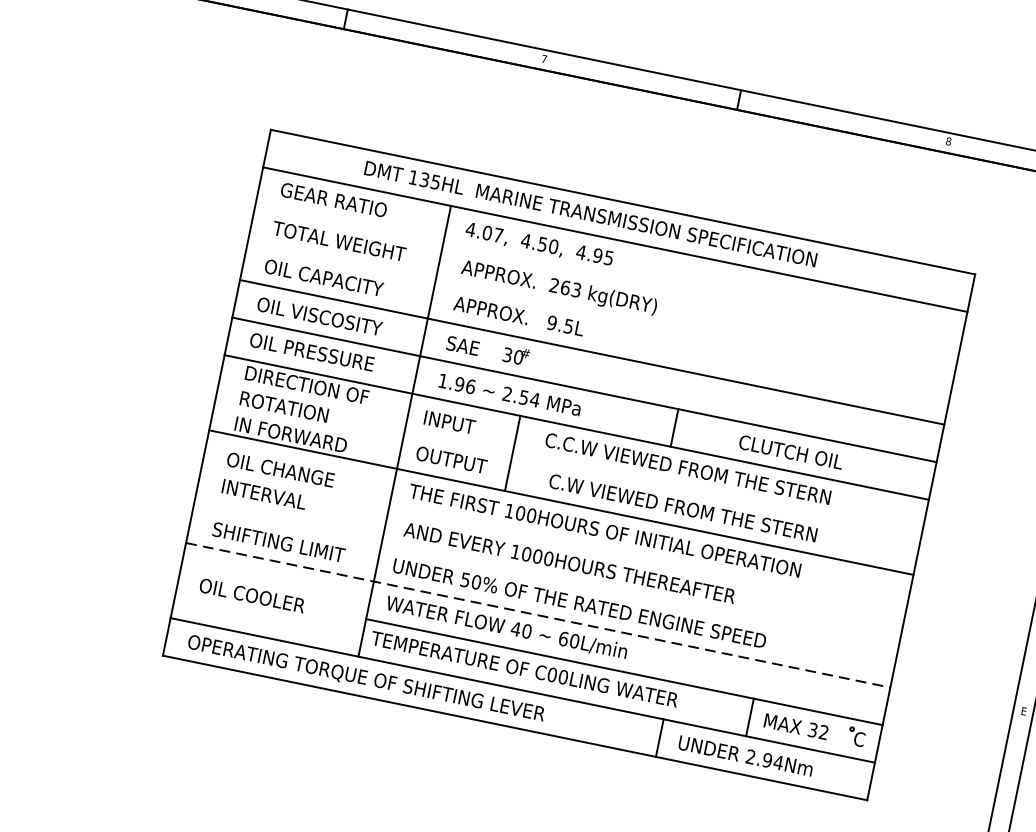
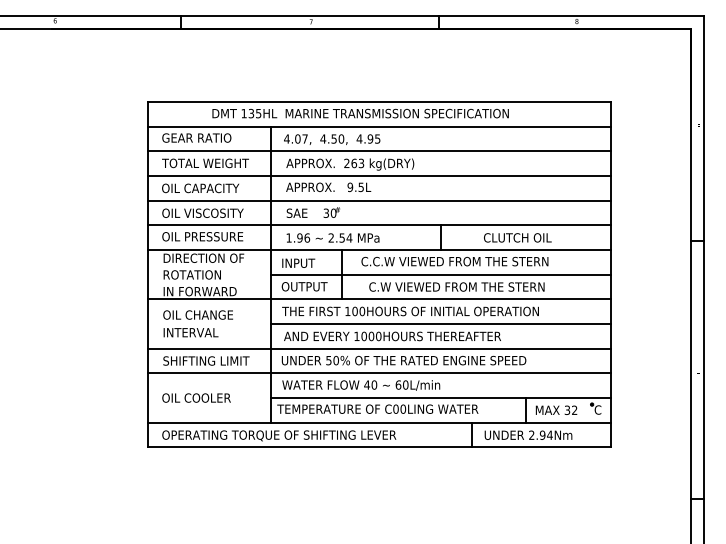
line: (606, 277) -> (378, 151), added
line: (598, 313) -> (378, 175), added
line: (662, 483) -> (440, 274), added
line: (646, 559) -> (440, 324), added
line: (544, 577) -> (378, 348), added
line: (538, 615) -> (379, 373), dashed -> solid

